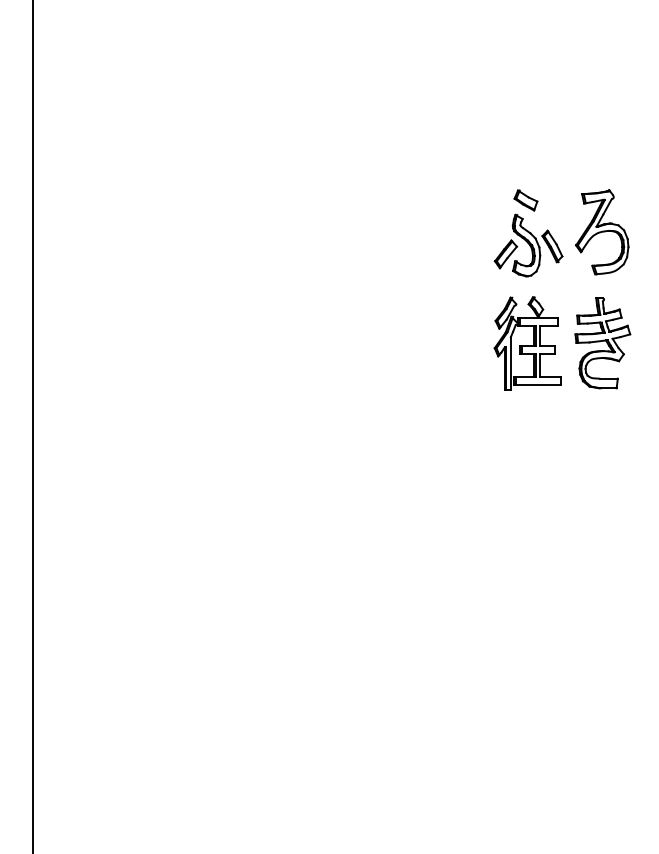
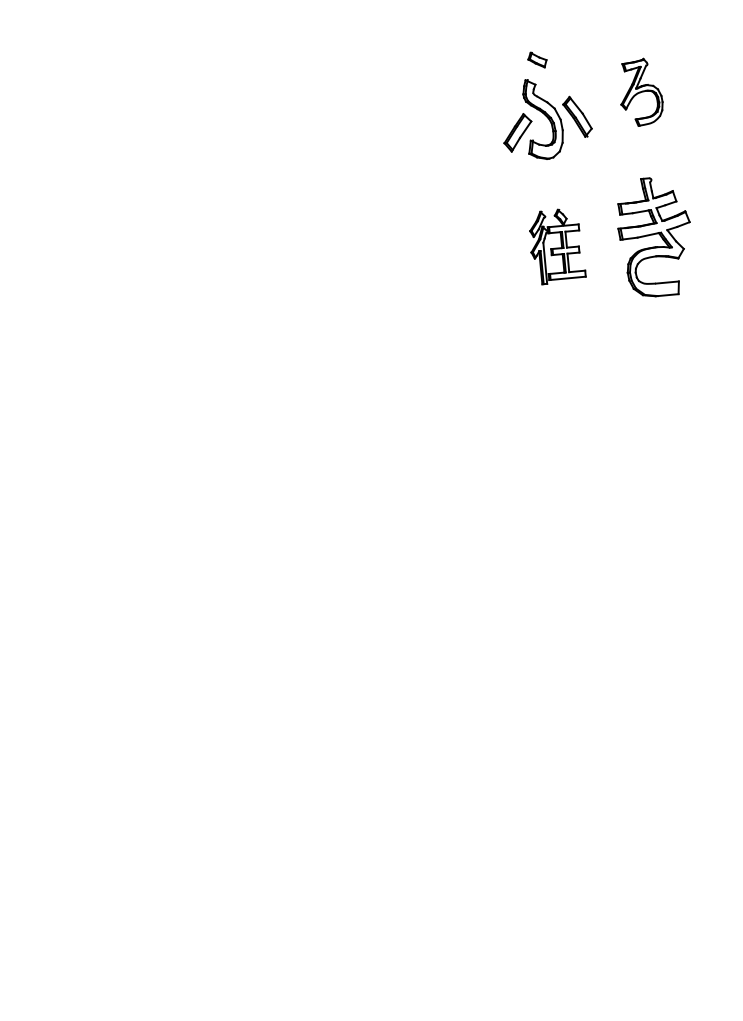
part: (525, 200) -> (536, 60), size x0.6
part: (602, 232) -> (641, 92), size x0.6
part: (527, 343) -> (556, 246), size x0.6

